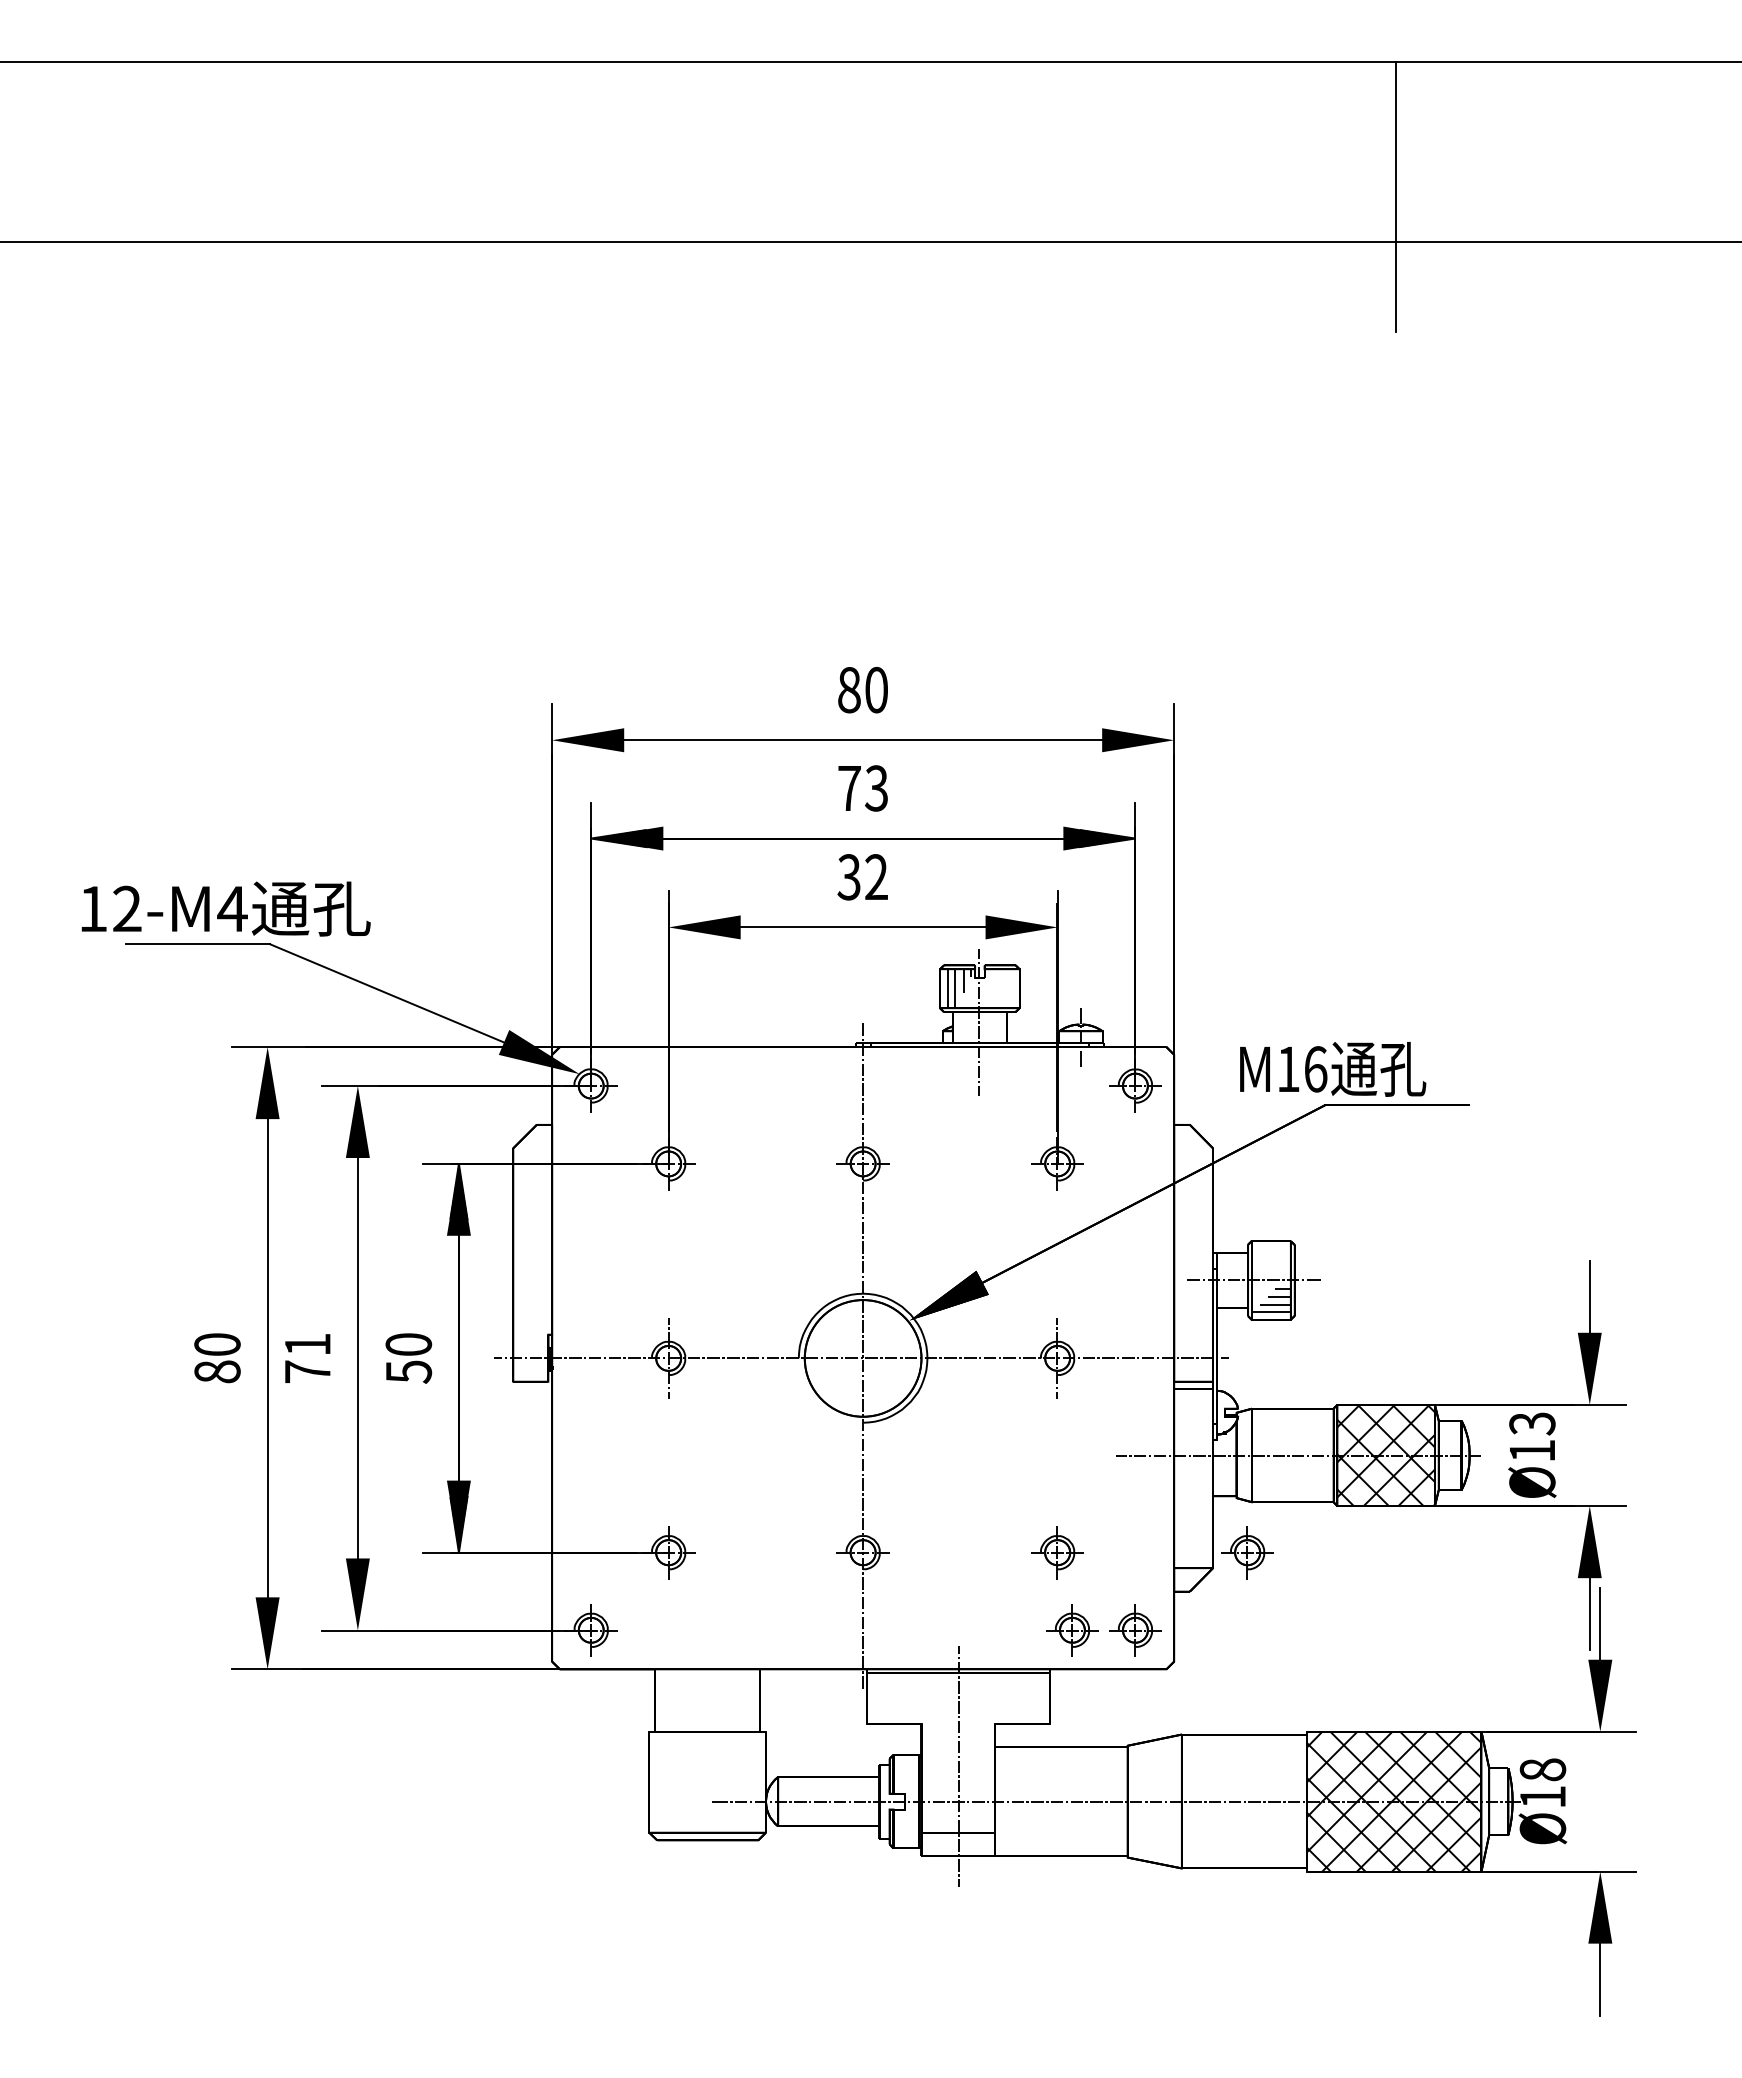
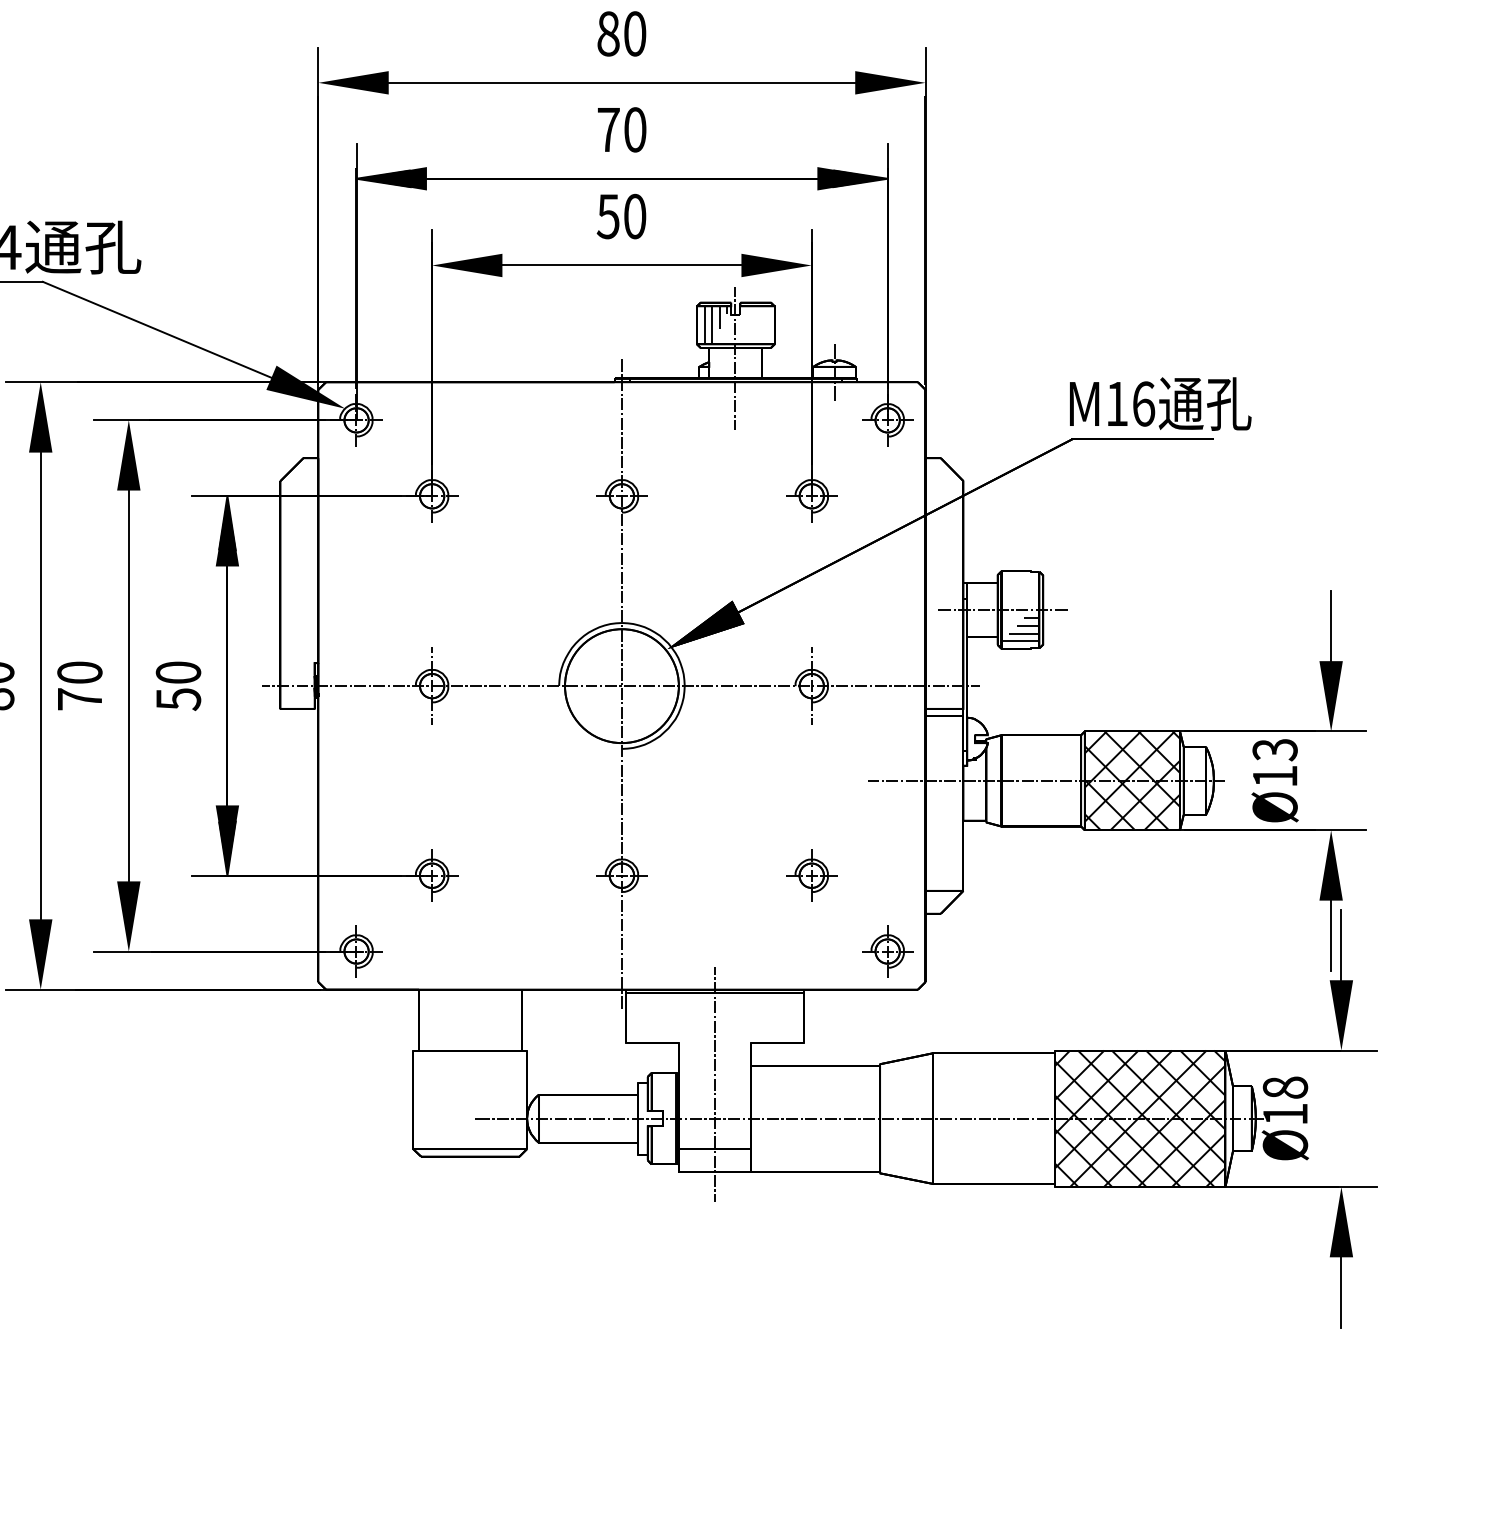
text: (876, 788) -> (634, 129), 73 -> 70
text: (862, 877) -> (621, 216), 32 -> 50
text: (1333, 1069) -> (1161, 404), moved
text: (307, 1344) -> (79, 672), 71 -> 70
part: (1247, 1552) -> (997, 875), removed
part: (1072, 1630) -> (826, 951), removed

